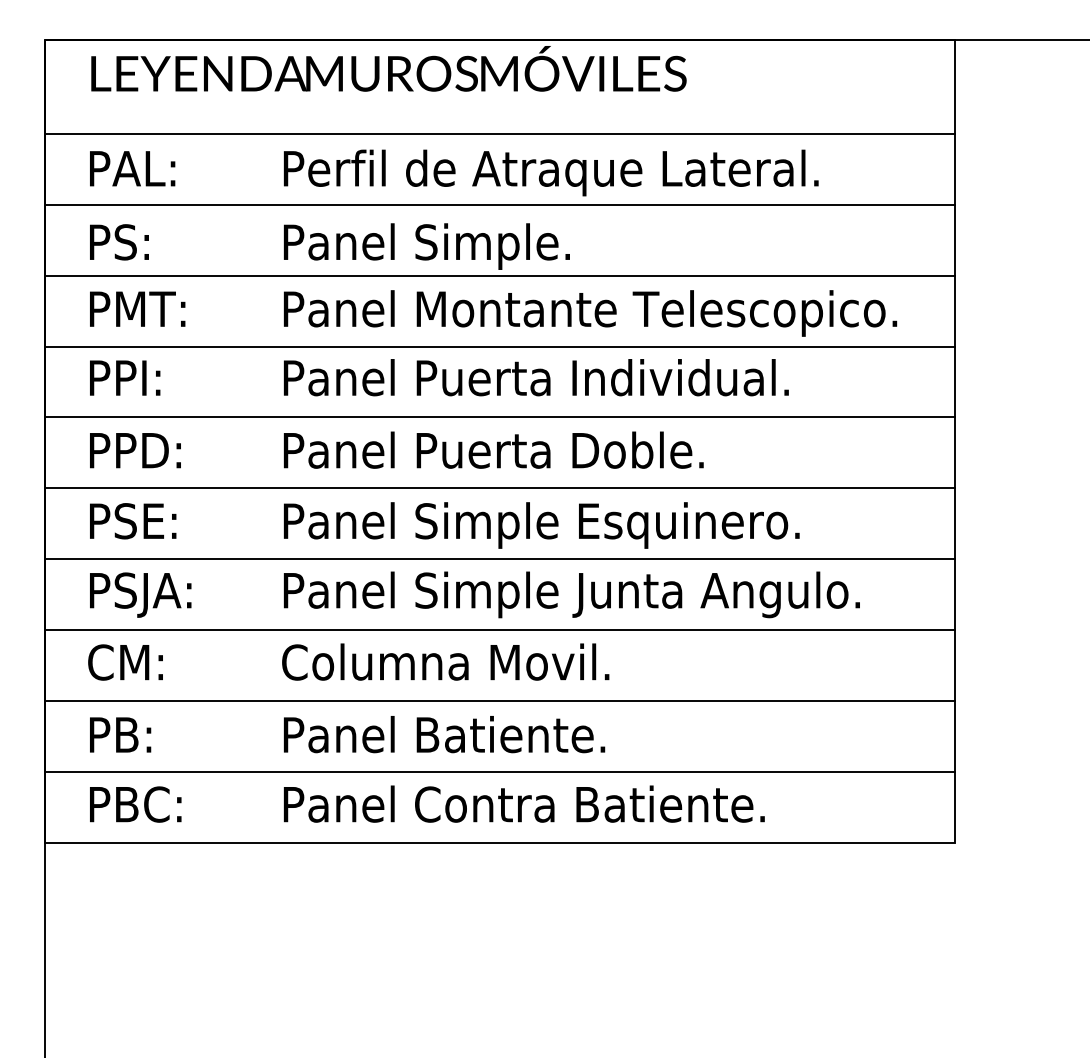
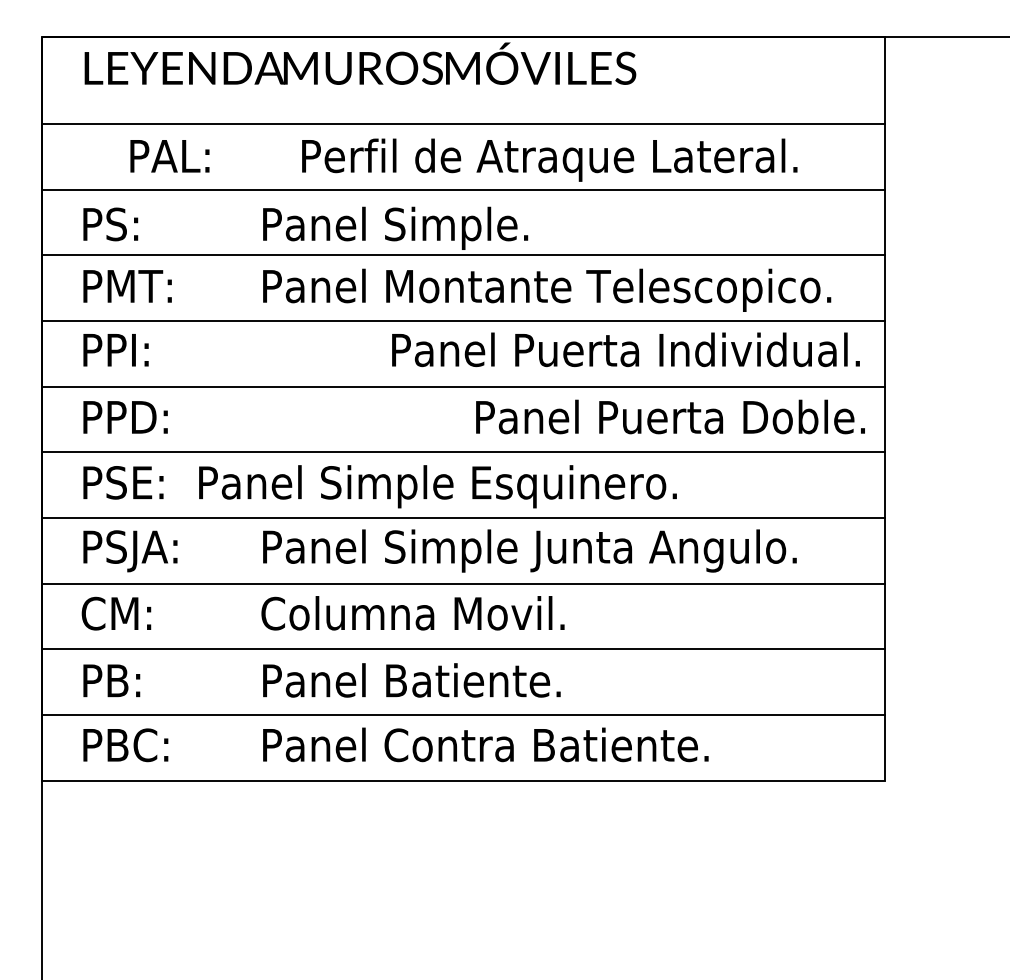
text: (132, 168) -> (169, 156), moved
text: (550, 172) -> (549, 159), moved
text: (535, 377) -> (625, 349), moved
text: (493, 449) -> (670, 416), moved
text: (541, 525) -> (437, 486), moved

